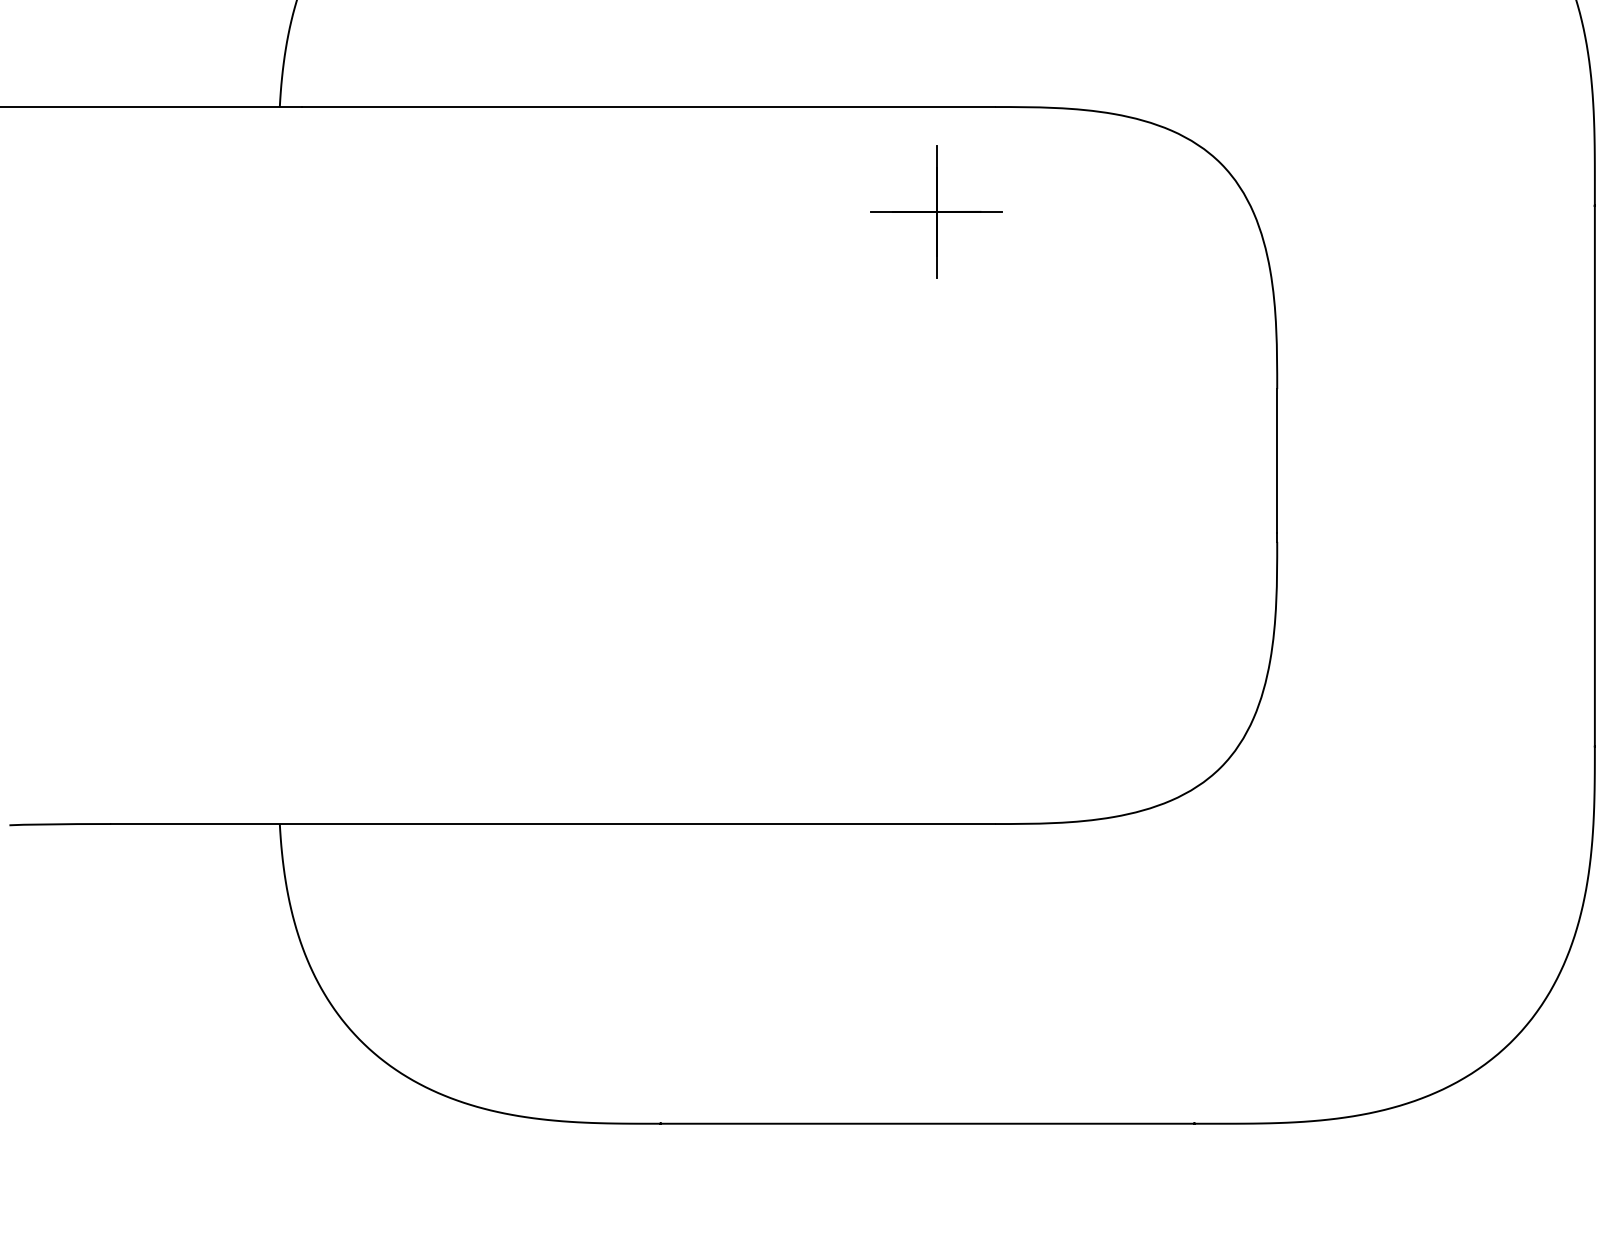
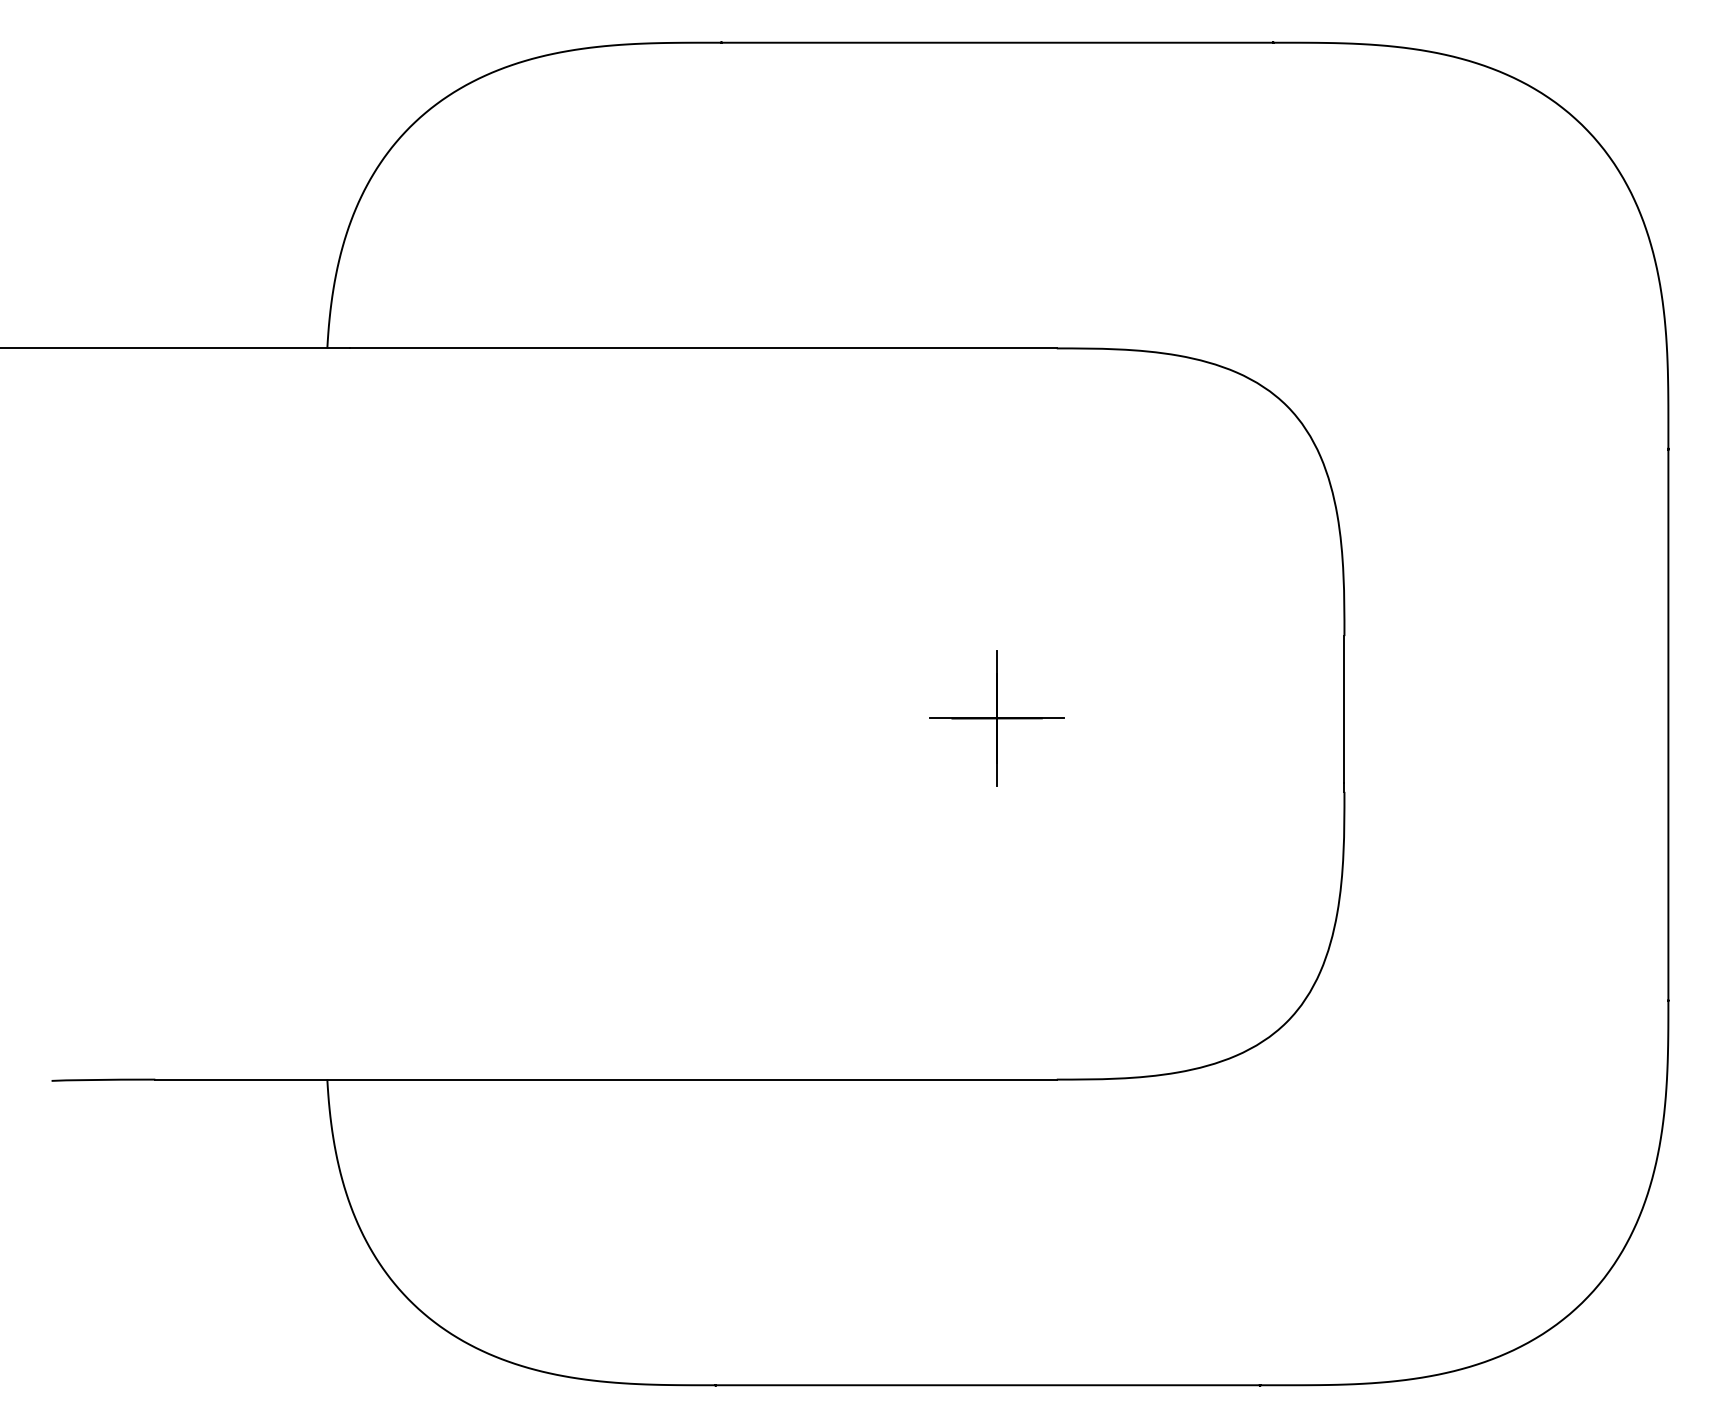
part: (935, 212) -> (996, 718), moved

